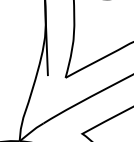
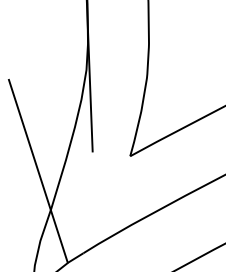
line: (22, 84) -> (38, 170), added

